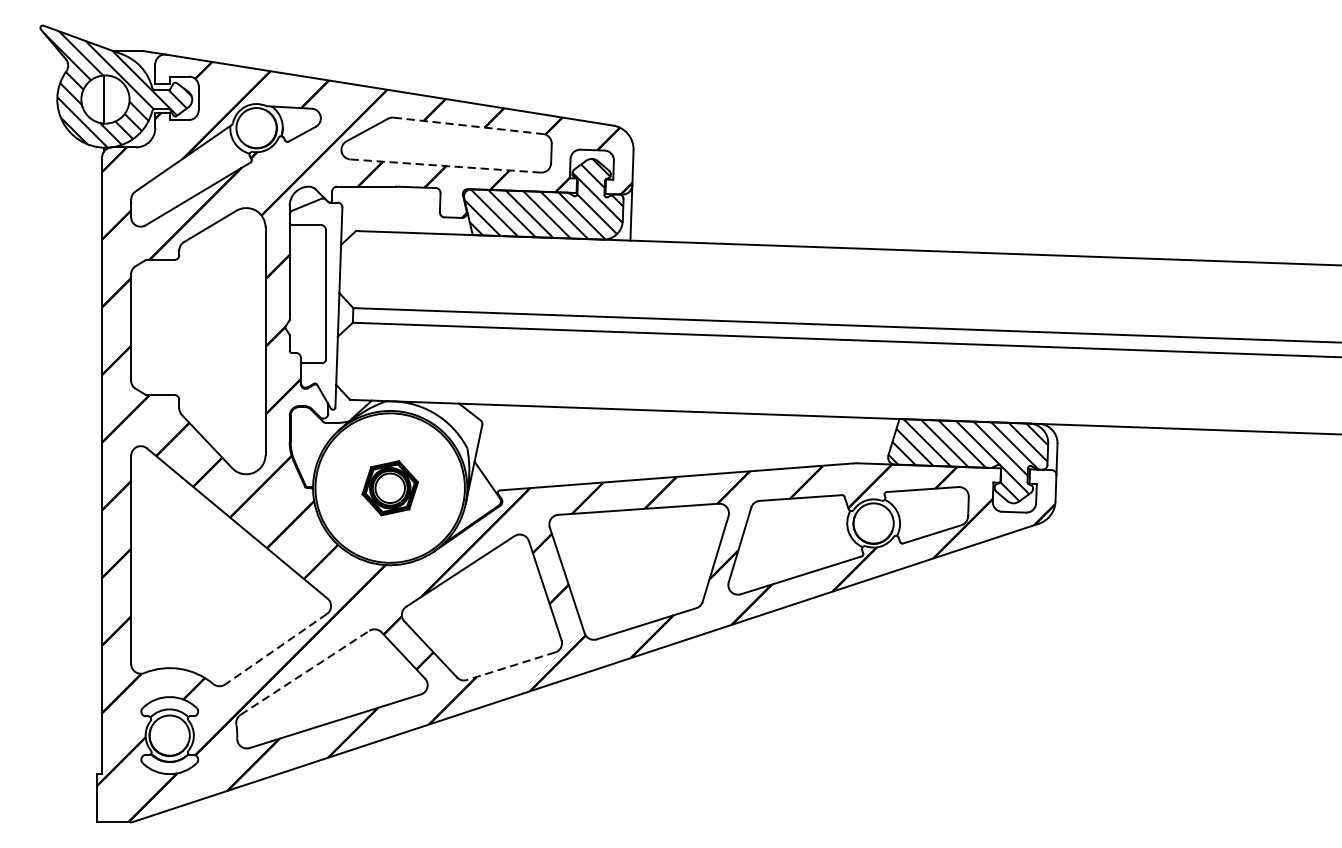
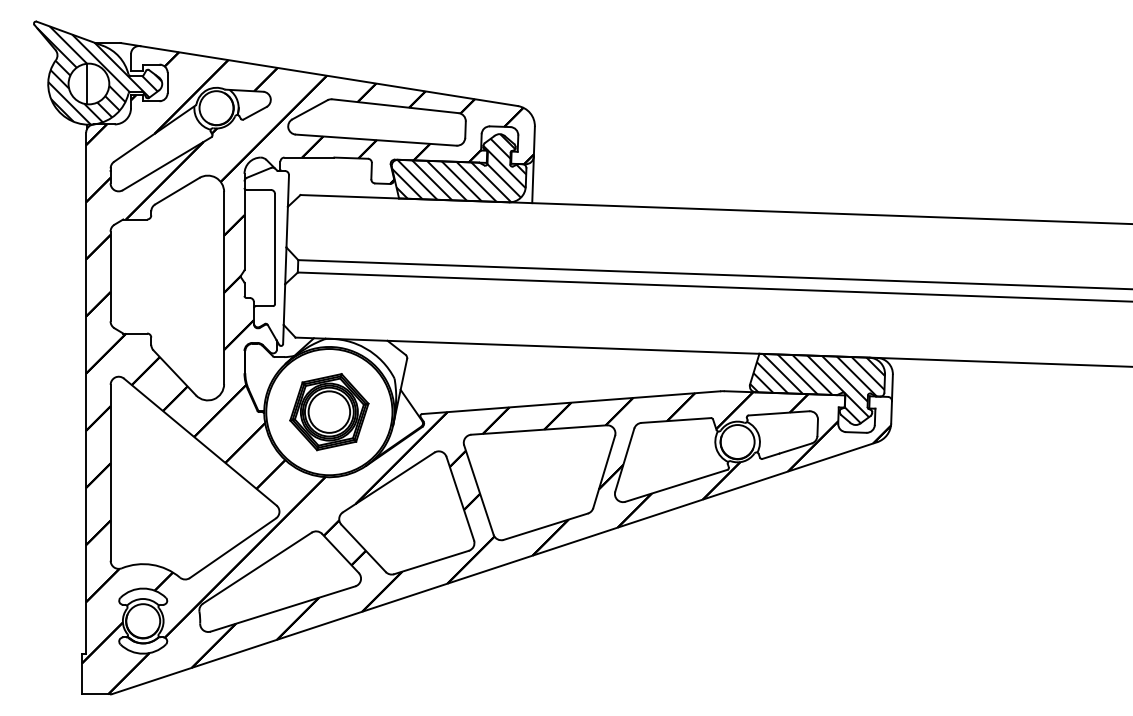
line: (468, 126) -> (395, 106), dashed -> solid
line: (446, 166) -> (376, 140), dashed -> solid
part: (390, 488) -> (329, 412), size x1.67
line: (275, 649) -> (232, 548), dashed -> solid
line: (511, 666) -> (431, 562), dashed -> solid
line: (305, 673) -> (257, 568), dashed -> solid

